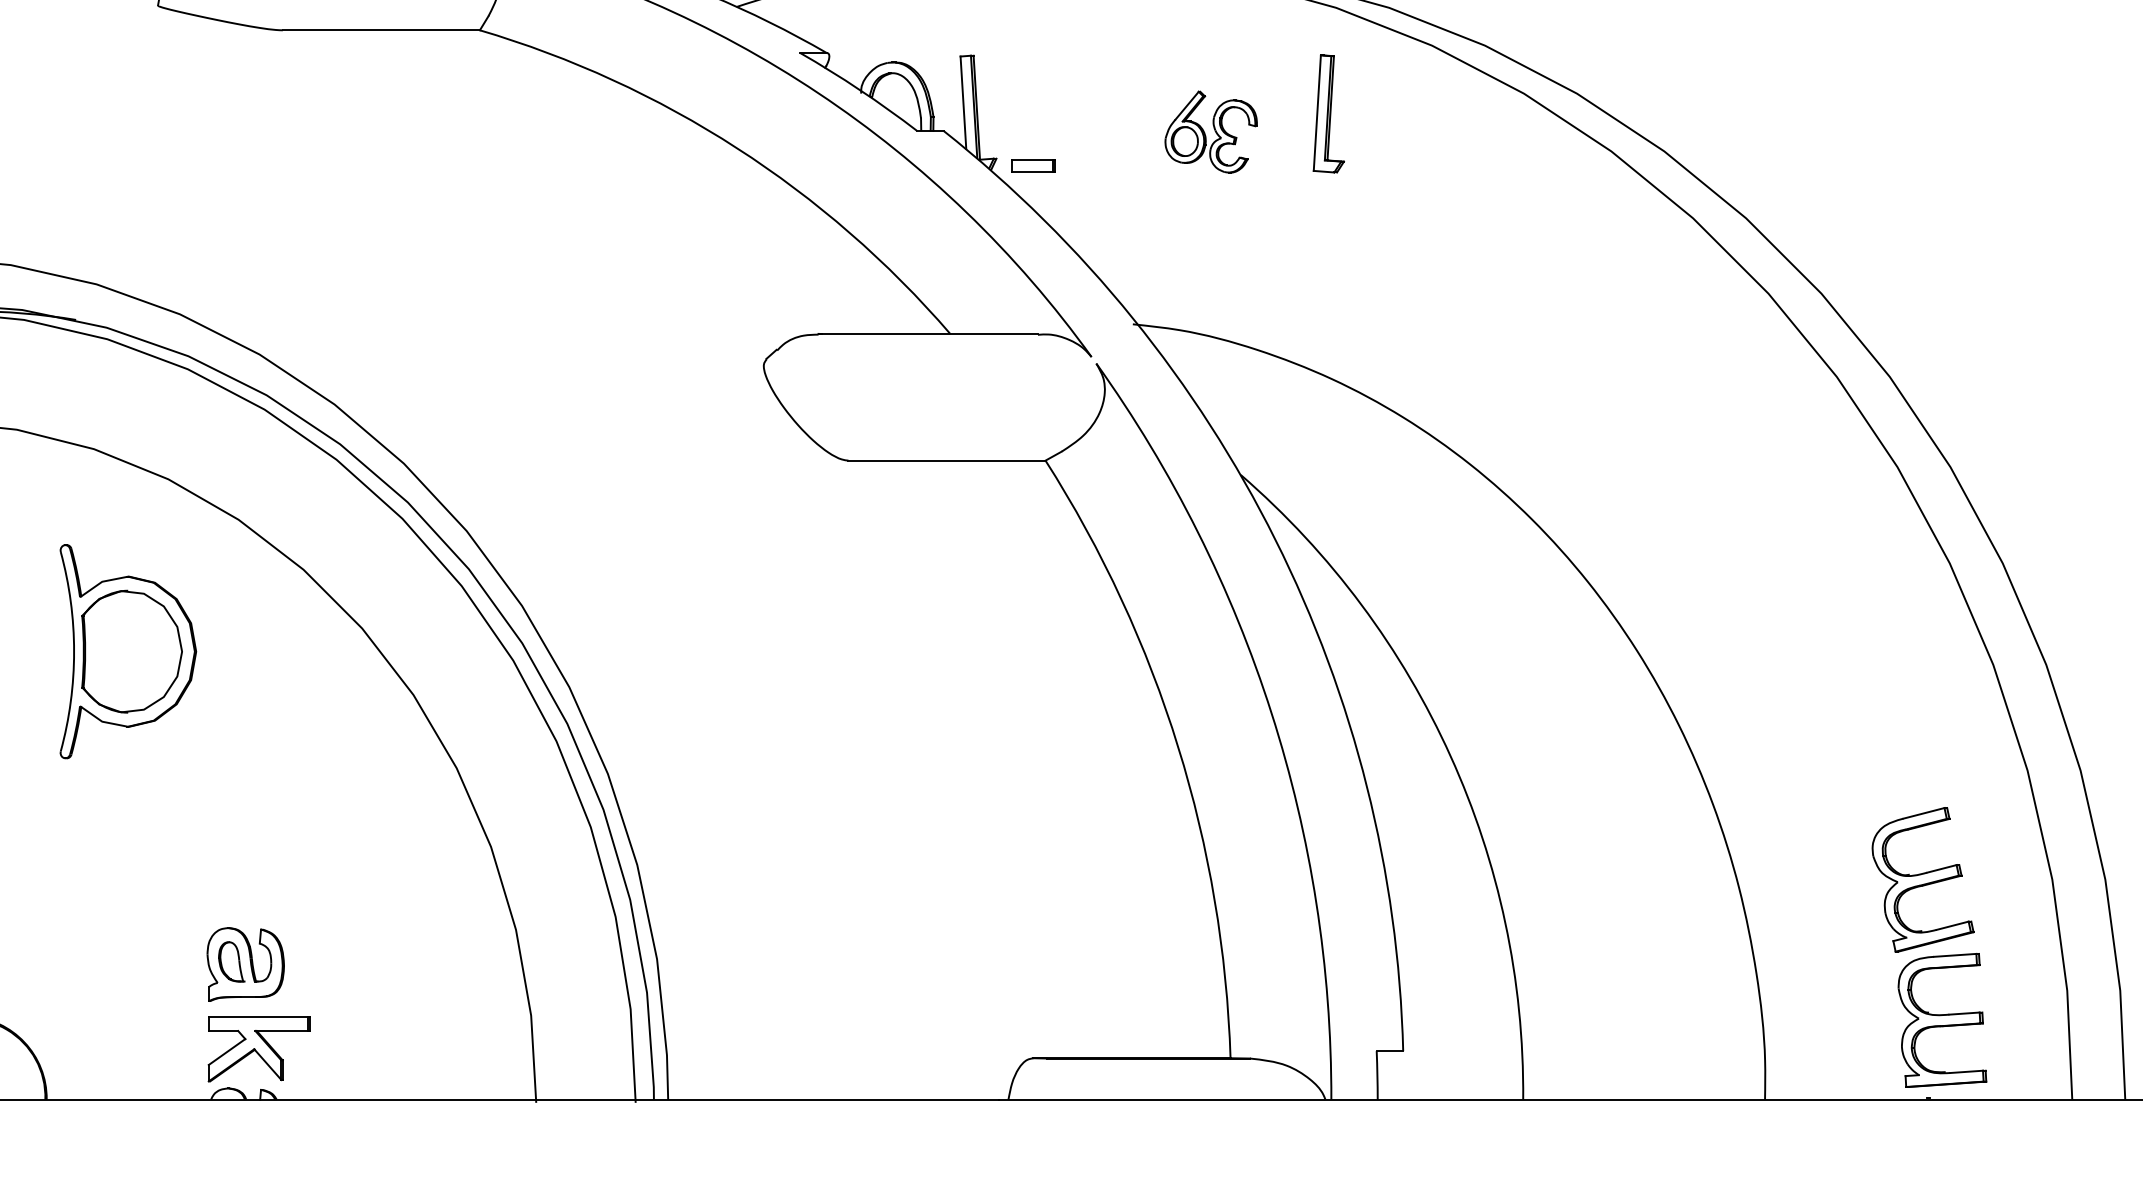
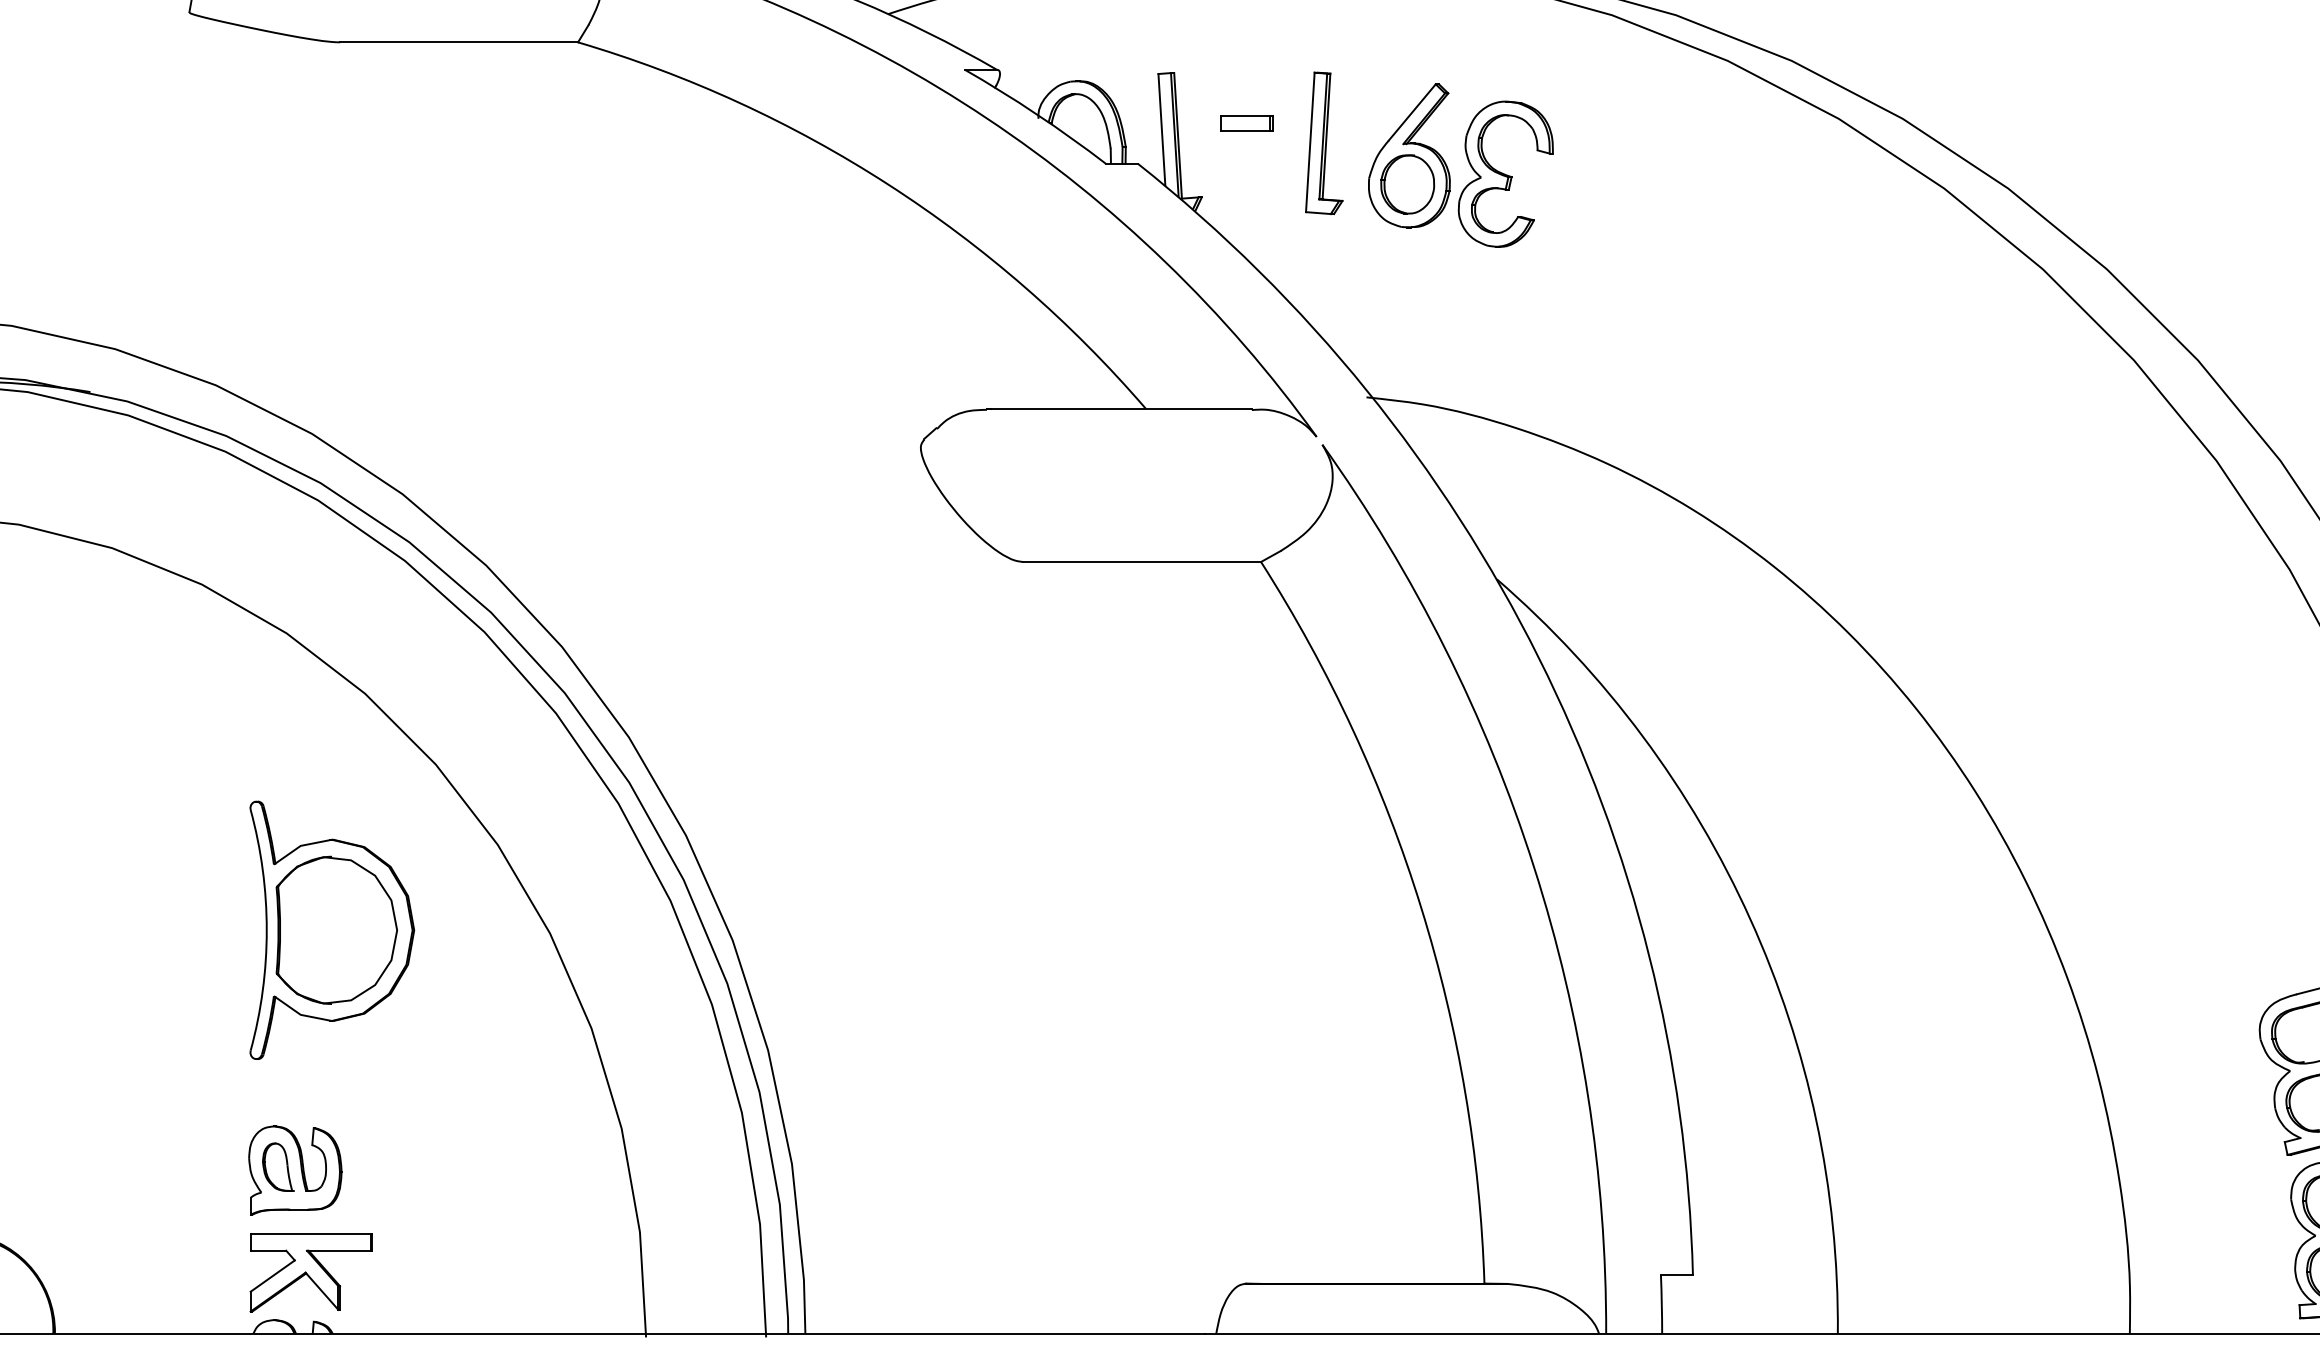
part: (1328, 113) -> (1323, 142), moved
part: (1211, 131) -> (1461, 164), size x1.67
part: (1033, 165) -> (1246, 123), moved
part: (128, 651) -> (332, 930), moved

